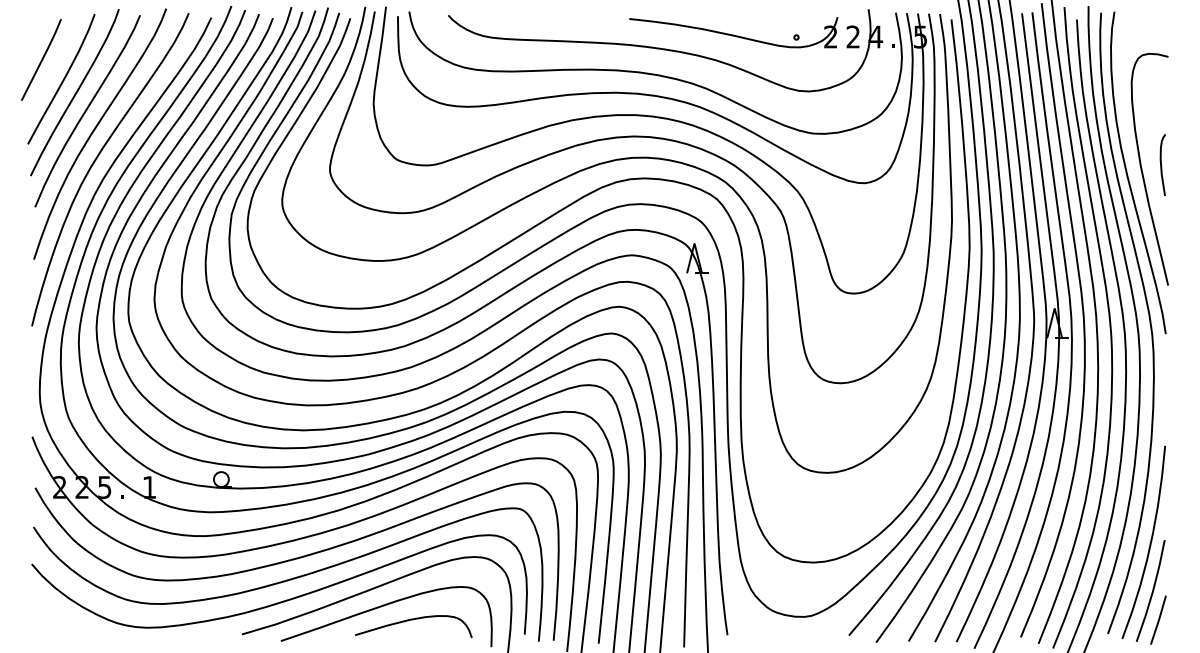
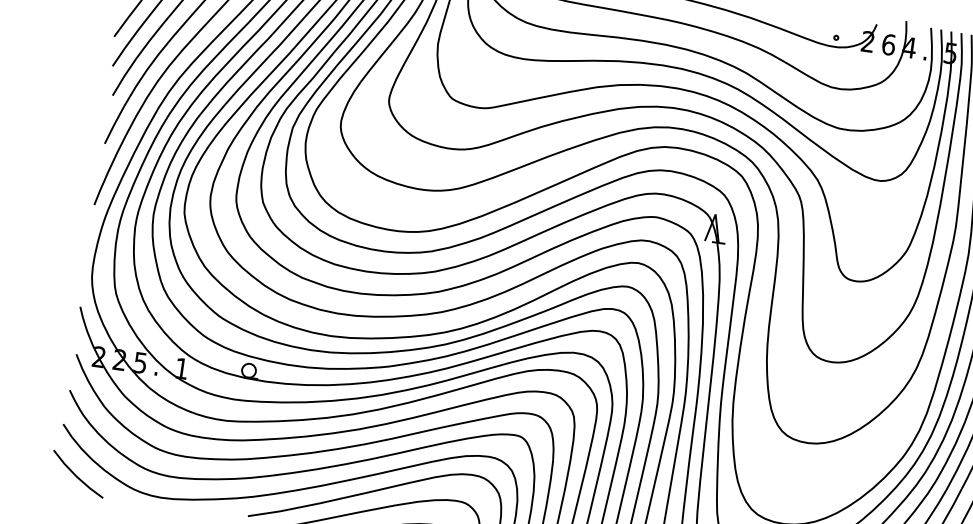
text: (853, 36) -> (888, 44), 2 -> 6
line: (53, 616) -> (76, 475), added

